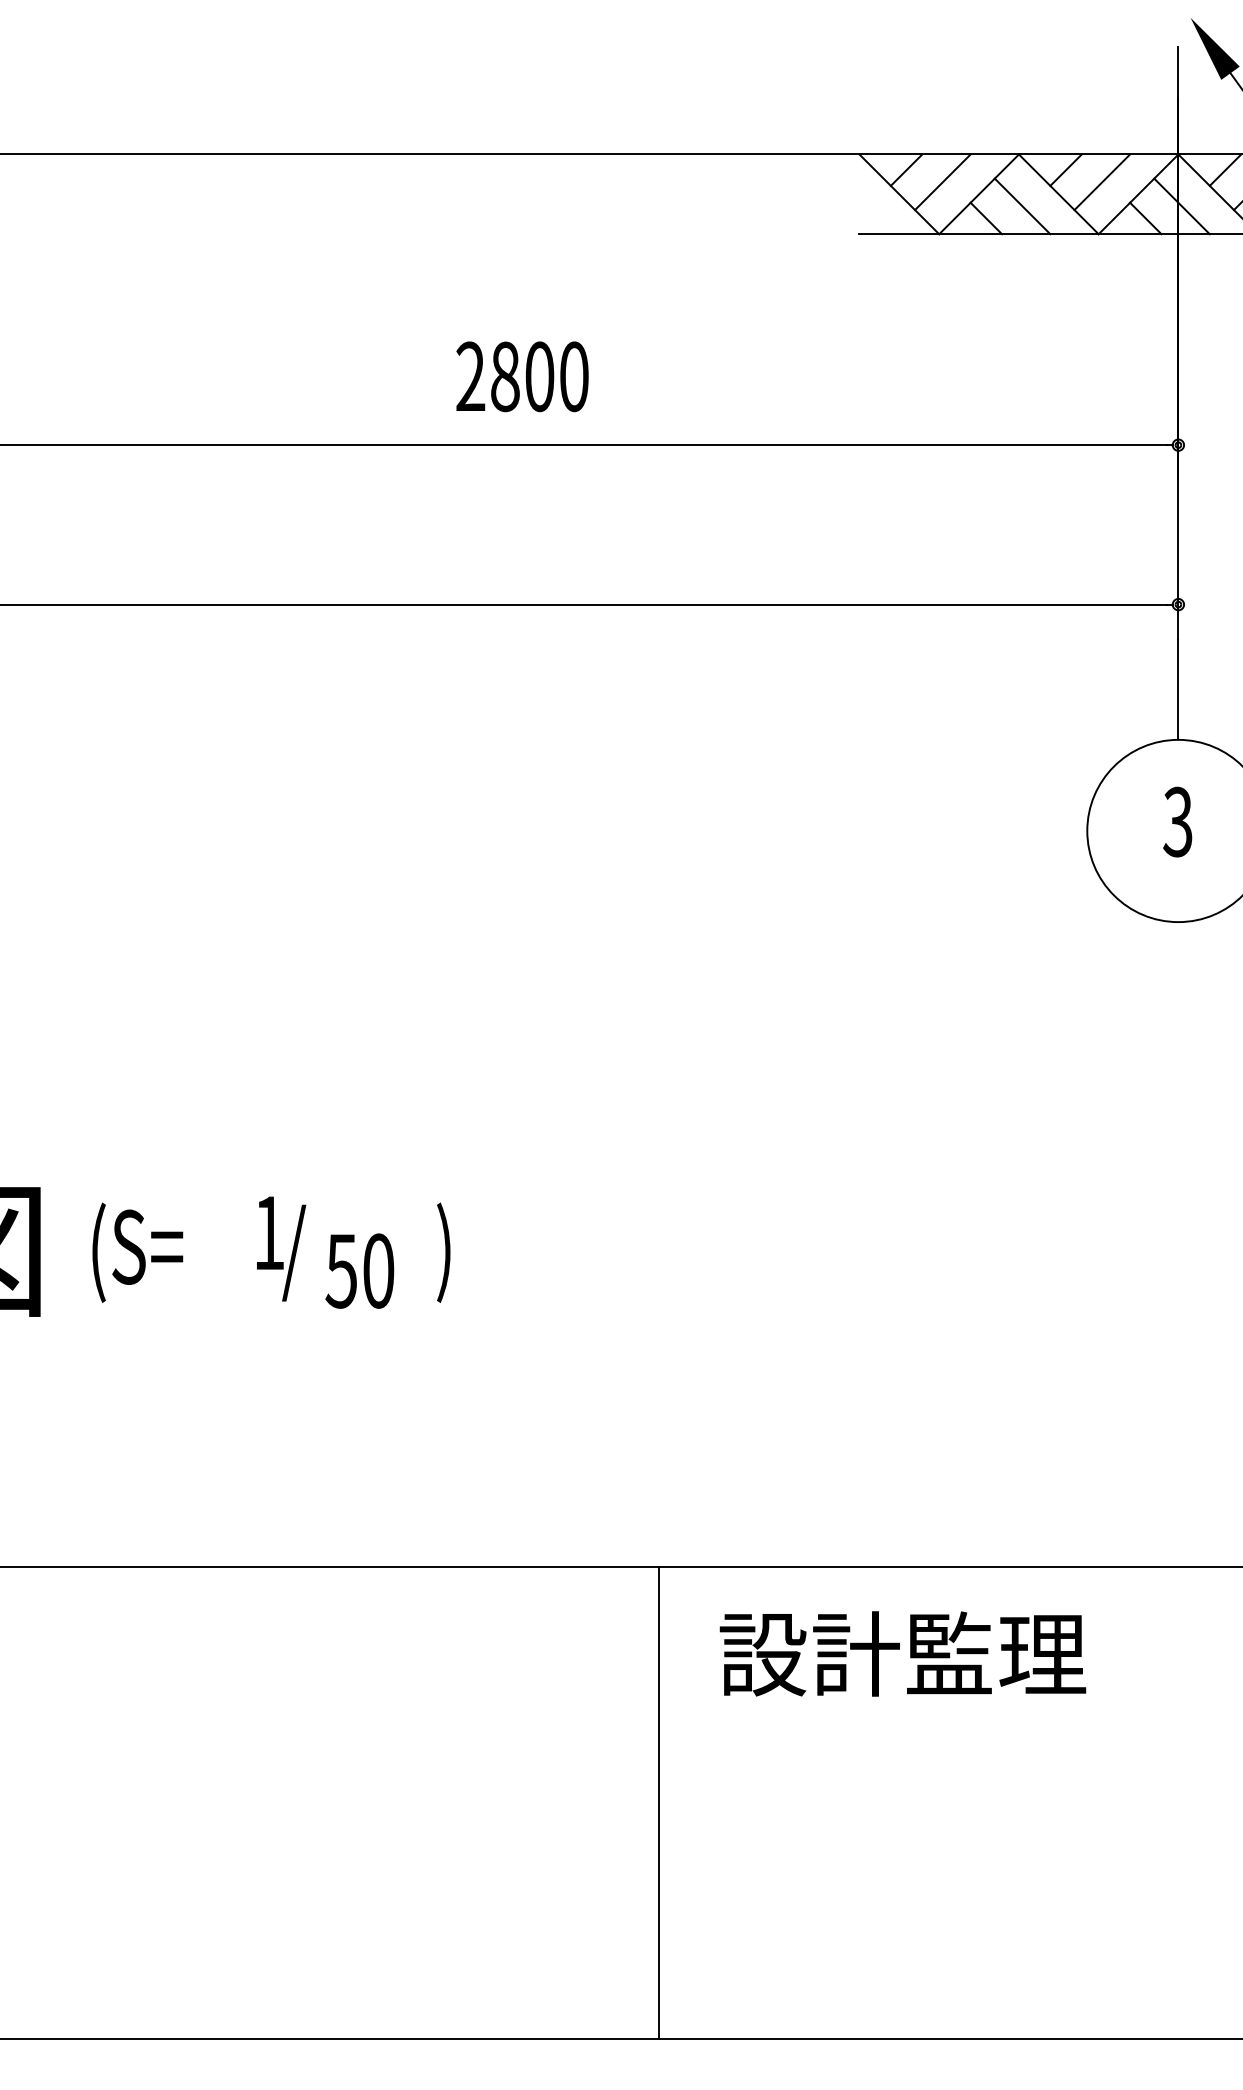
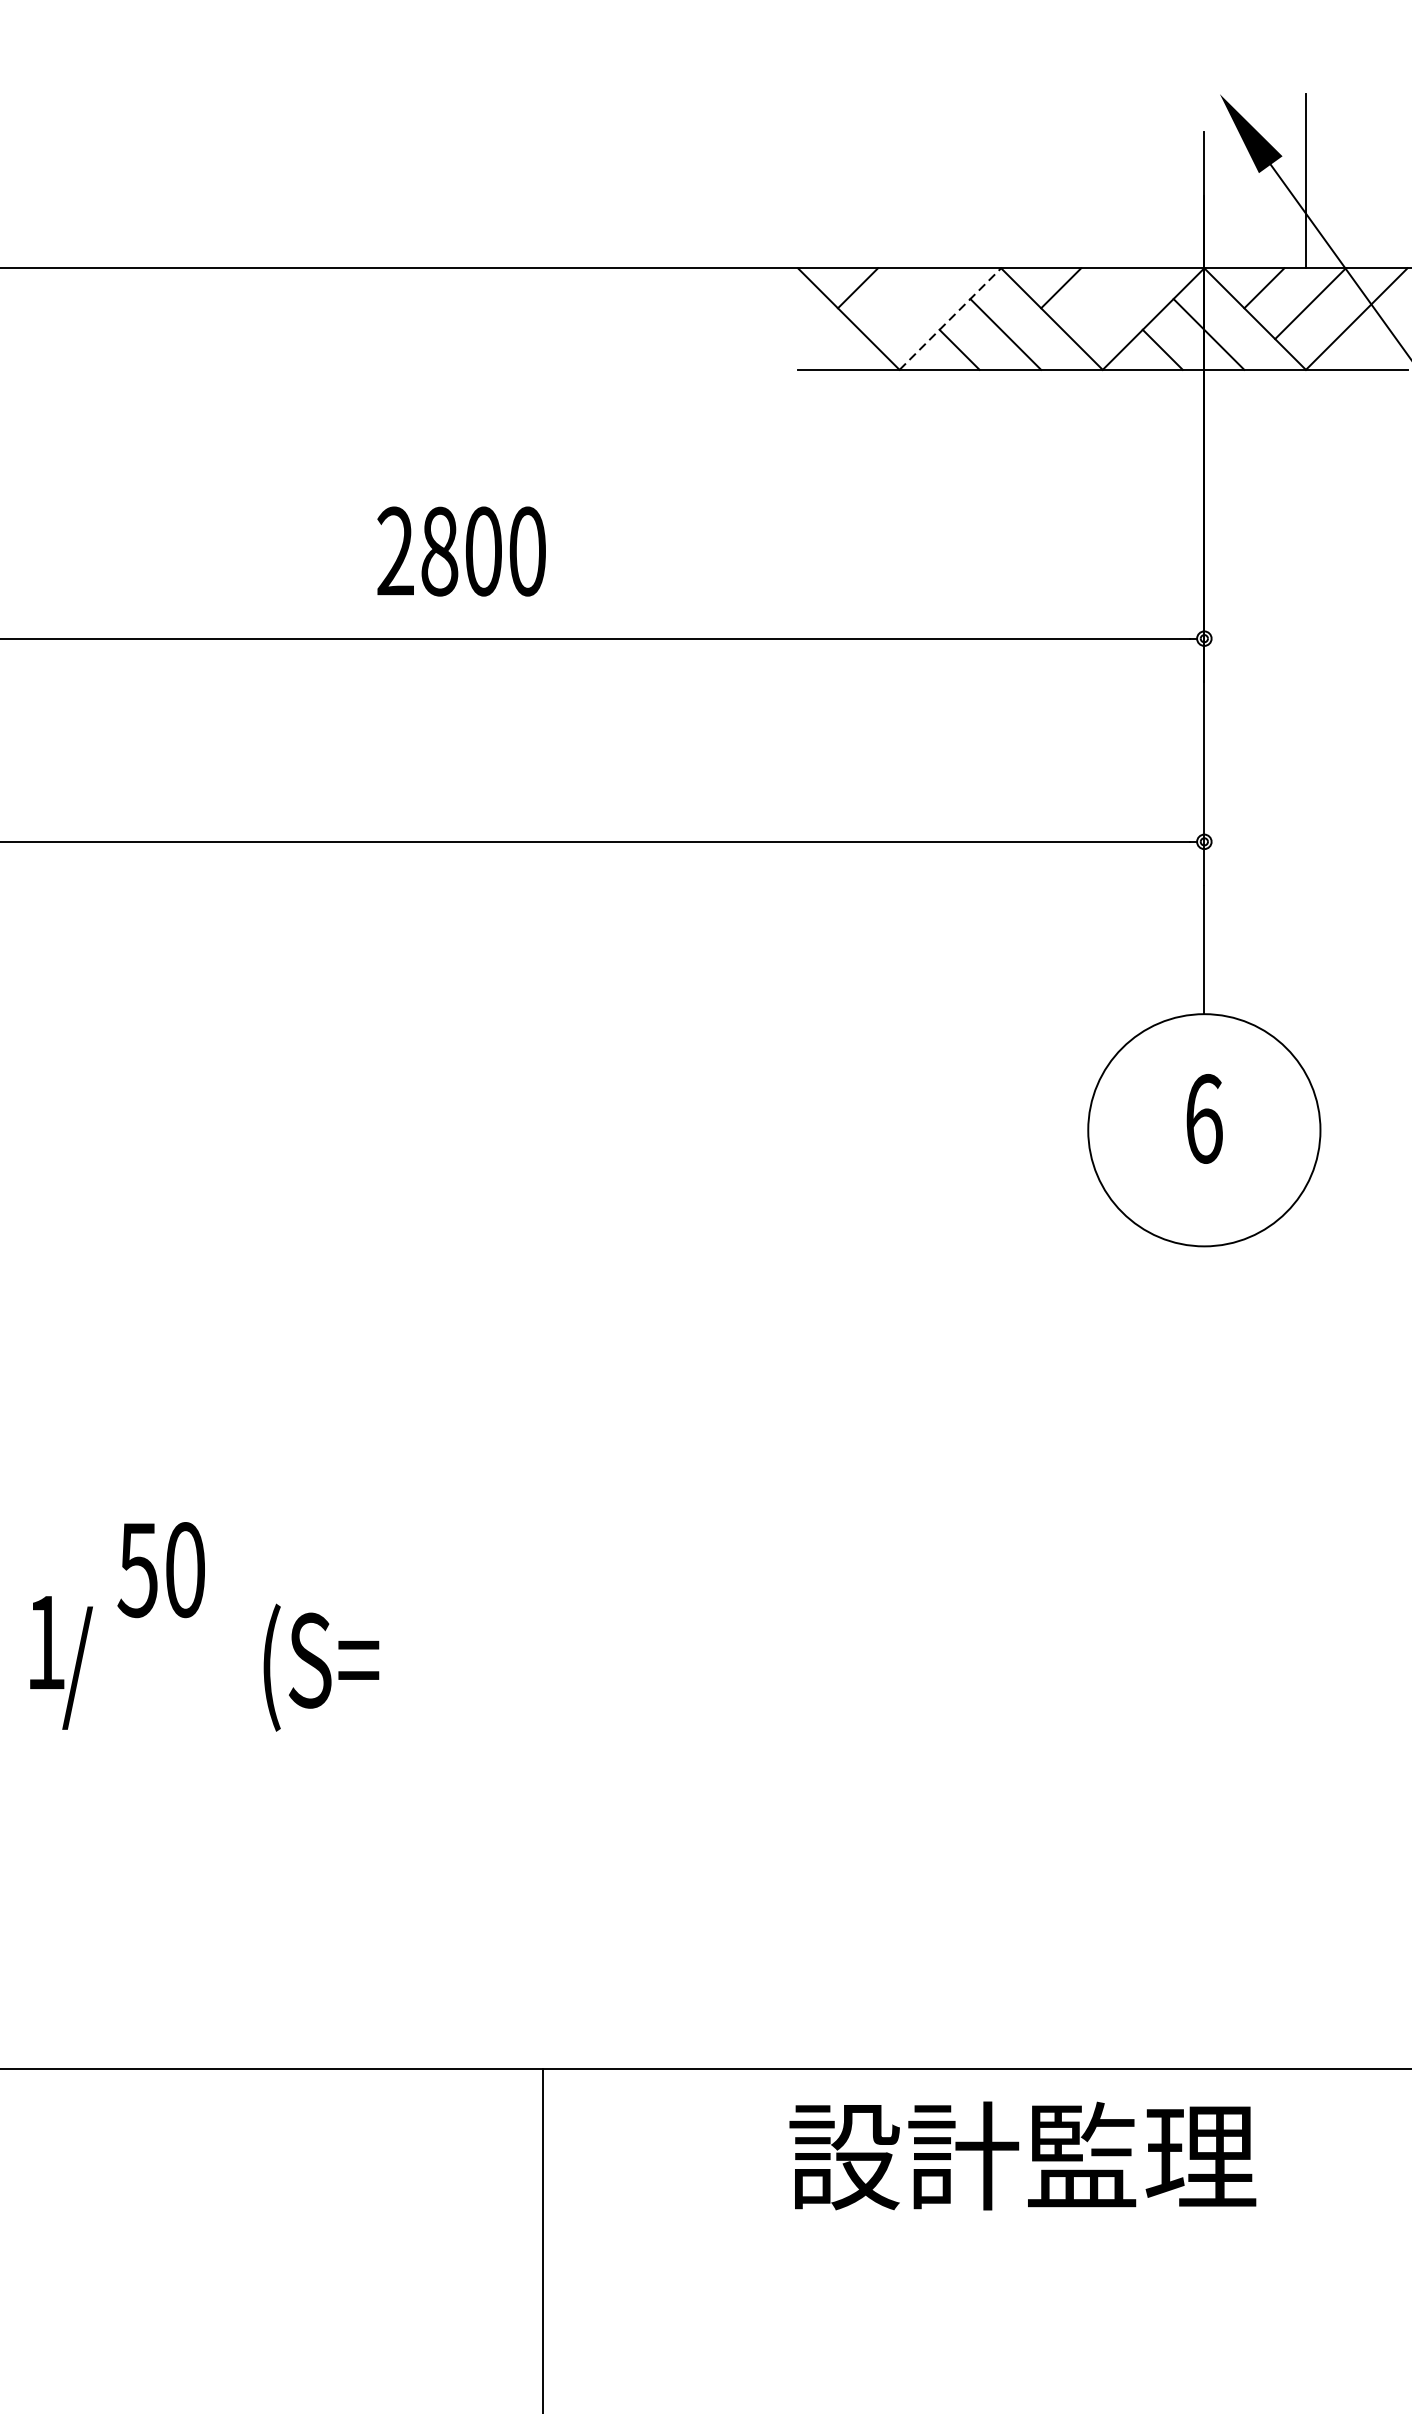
line: (942, 182) -> (903, 303), removed
line: (1102, 182) -> (1107, 303), removed
line: (979, 194) -> (950, 319), solid -> dashed
text: (522, 376) -> (461, 551), moved
text: (1177, 821) -> (1203, 1118), 3 -> 6
text: (483, 1252) -> (318, 1667), ) -> (S=
text: (359, 1270) -> (160, 1569), moved
text: (902, 1653) -> (1022, 2155), moved

